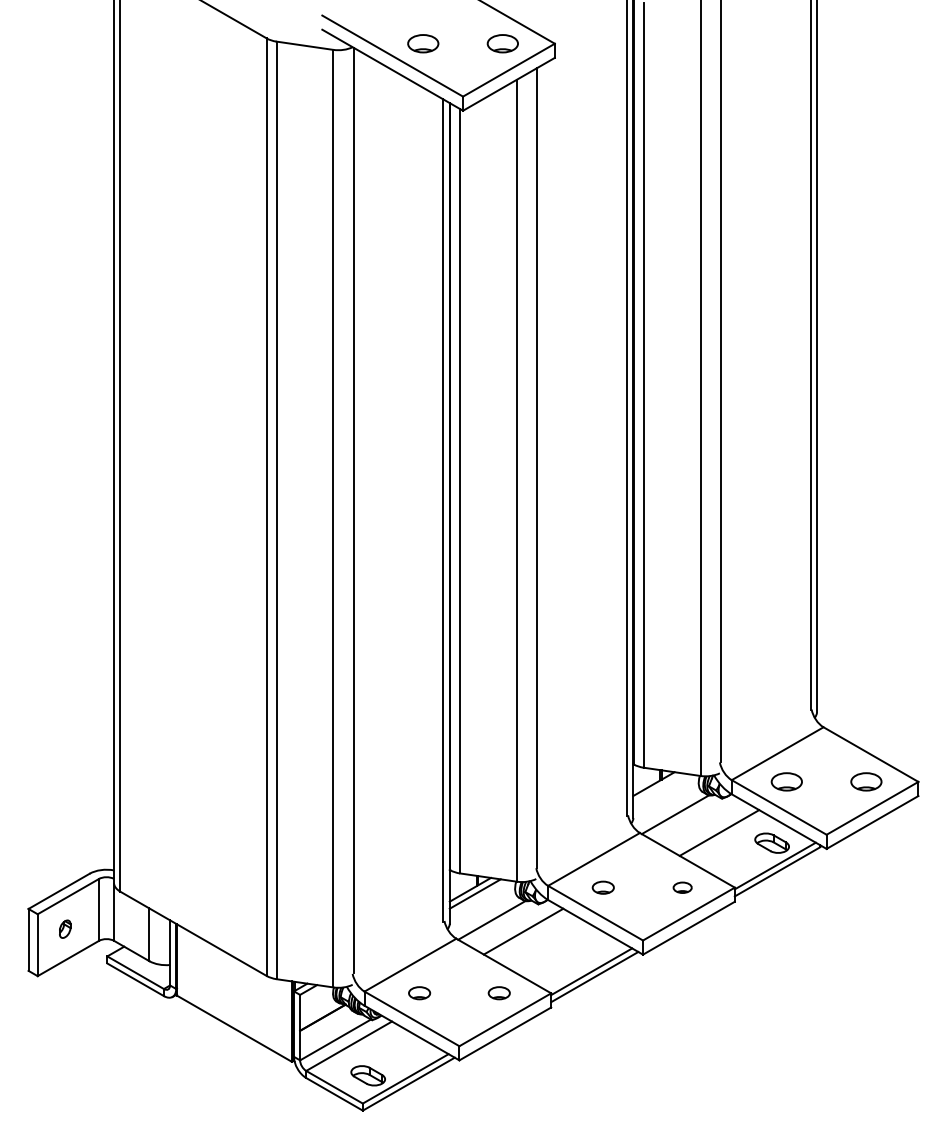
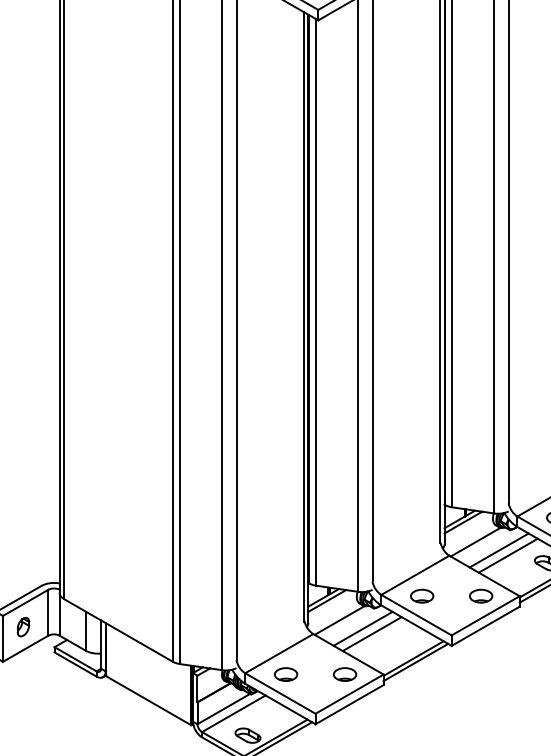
line: (658, 788) -> (463, 522), added
line: (706, 825) -> (498, 550), added
part: (603, 887) -> (422, 596), size x1.43
part: (682, 887) -> (480, 596), size x1.67
part: (64, 928) -> (22, 626), size x1.43
line: (535, 938) -> (371, 633), added
part: (419, 992) -> (285, 673), size x1.43
part: (499, 992) -> (345, 673), size x1.43

